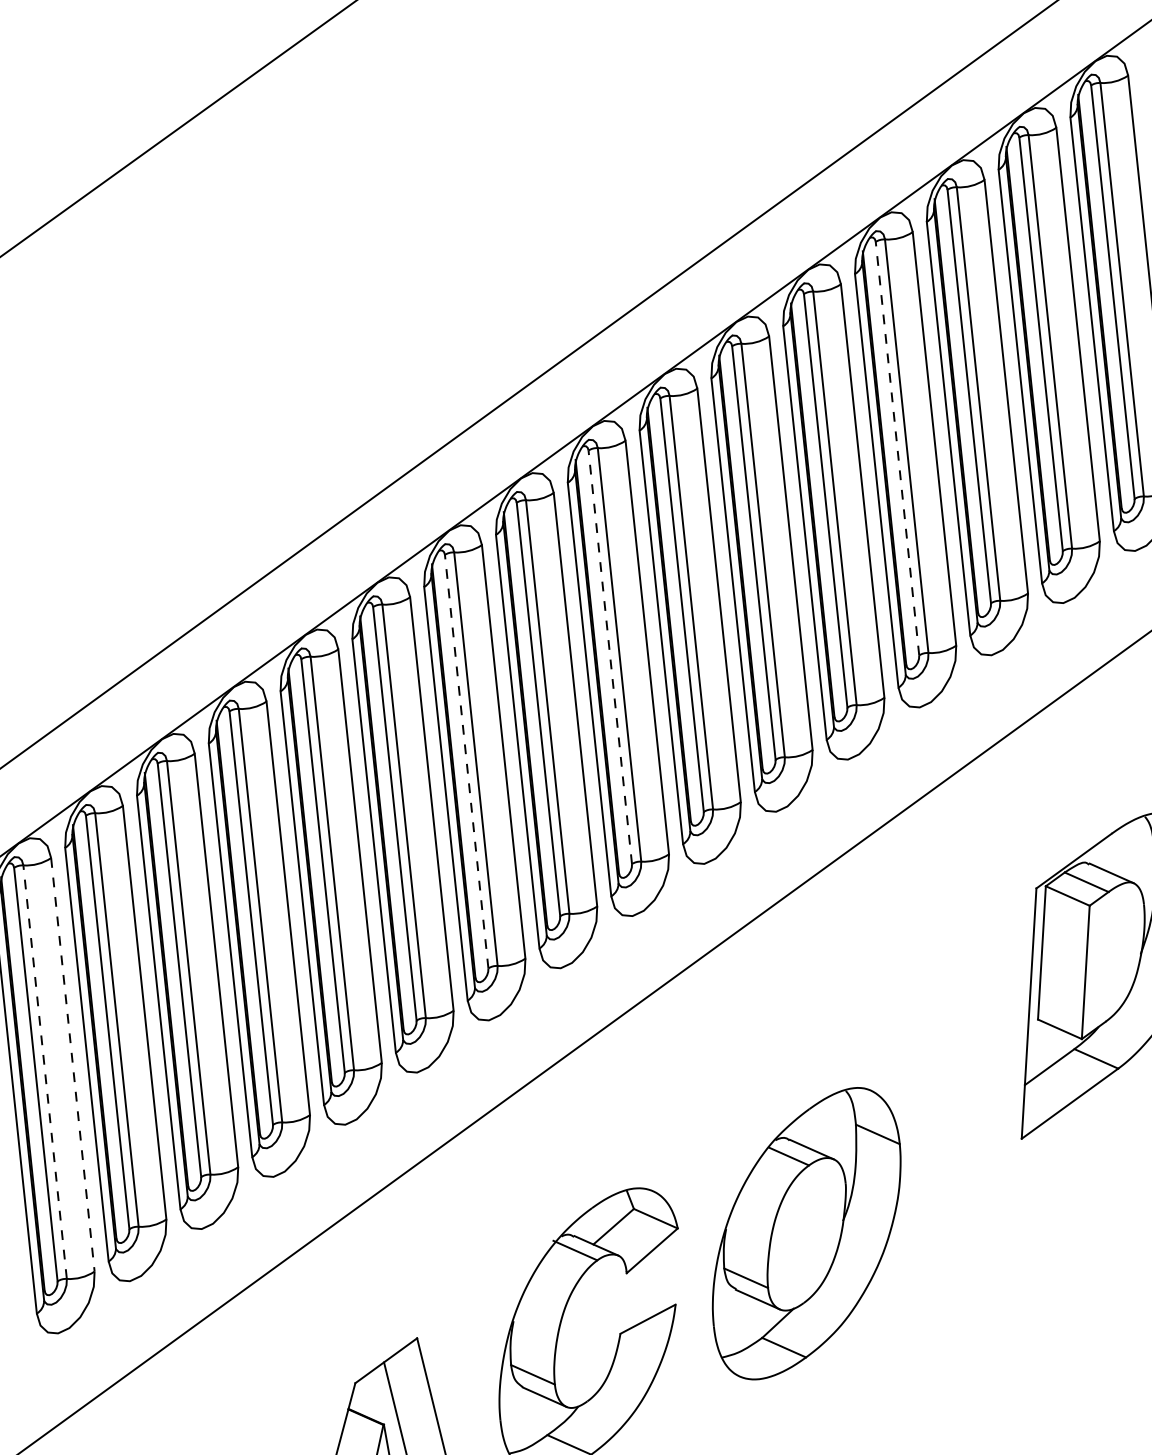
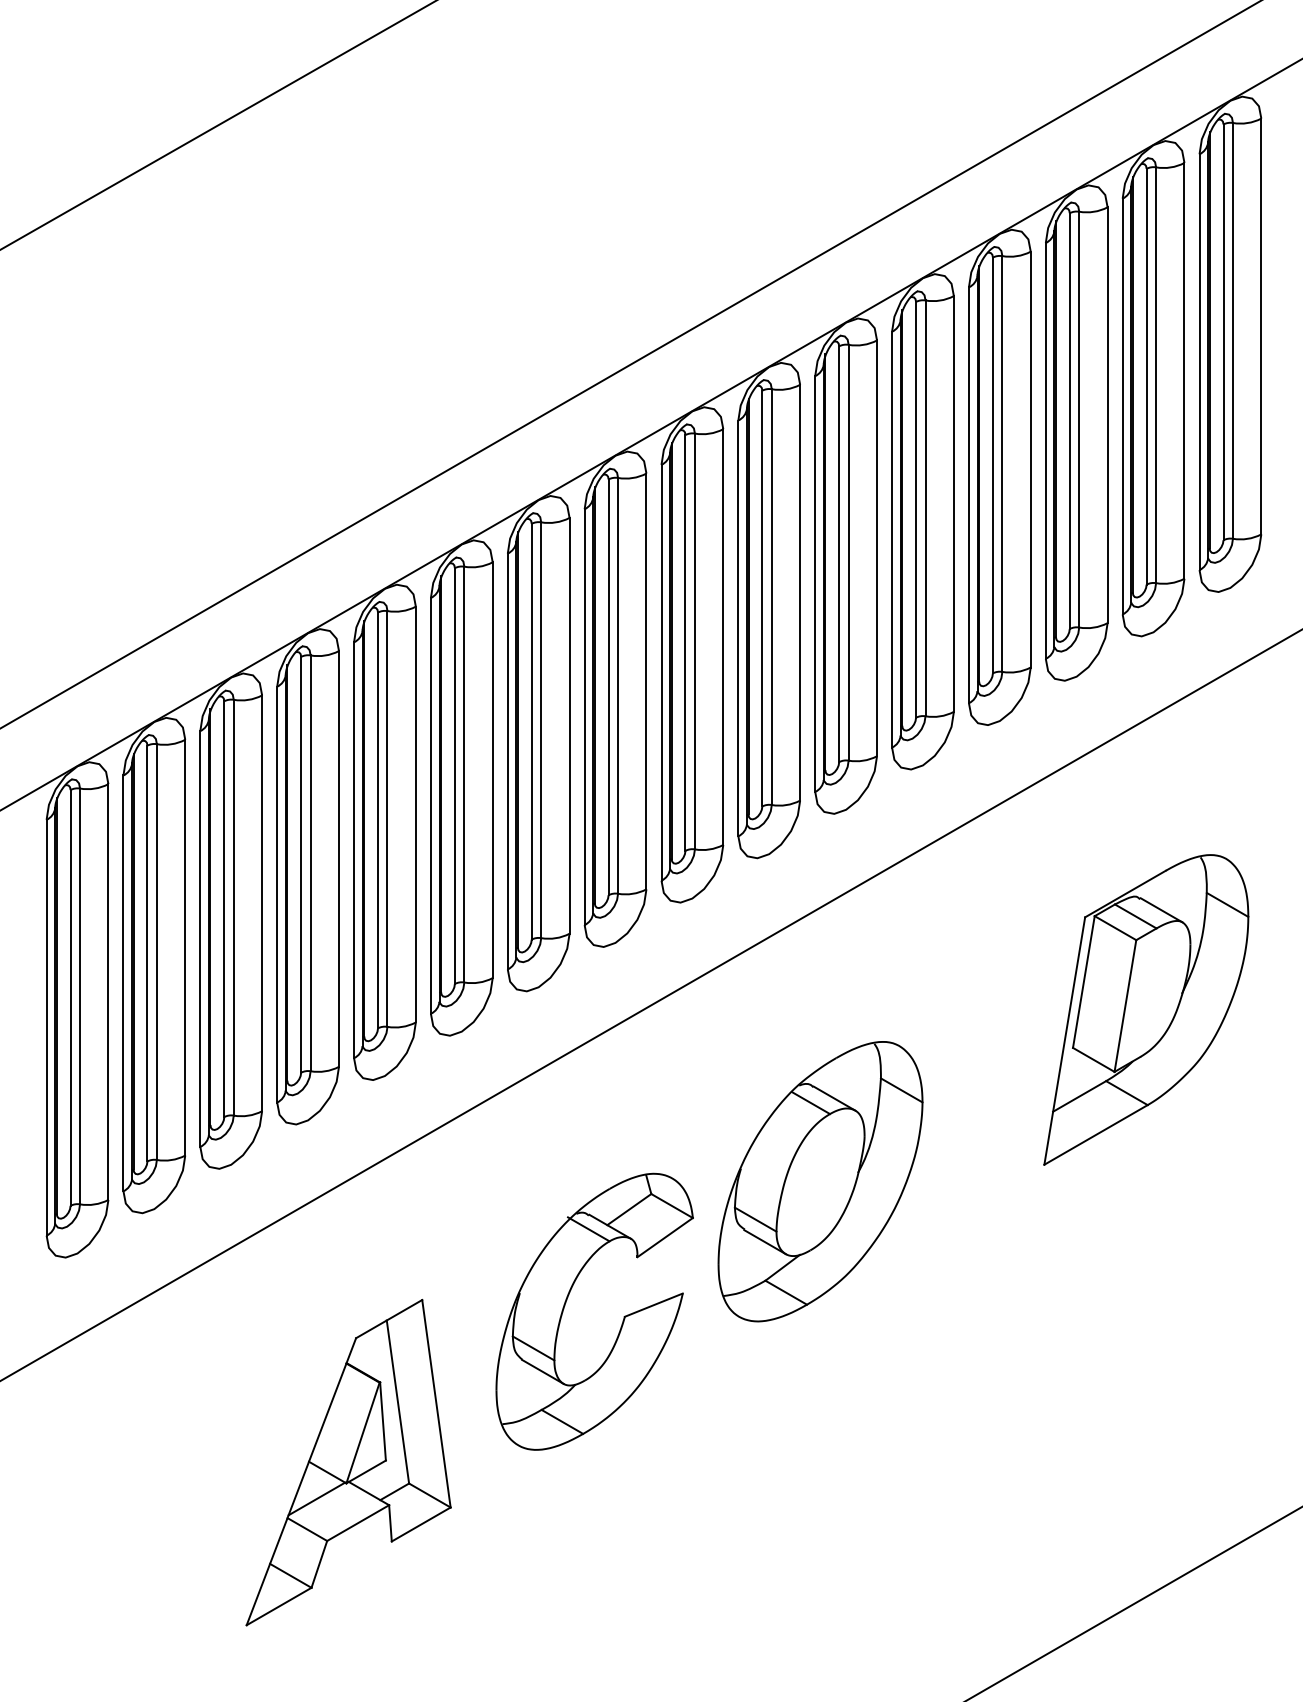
line: (897, 448) -> (992, 465), dashed -> solid
line: (610, 656) -> (685, 642), dashed -> solid
line: (466, 761) -> (531, 731), dashed -> solid
line: (73, 1065) -> (108, 992), dashed -> solid
line: (45, 1072) -> (80, 996), dashed -> solid
part: (806, 1233) -> (820, 1181), moved

